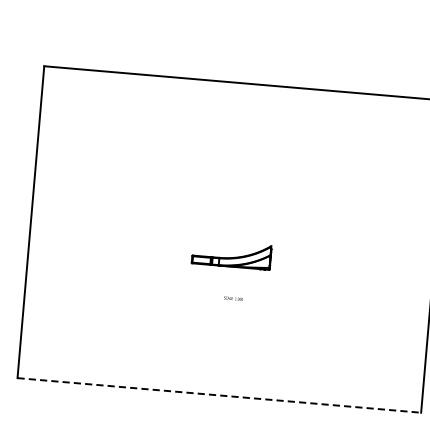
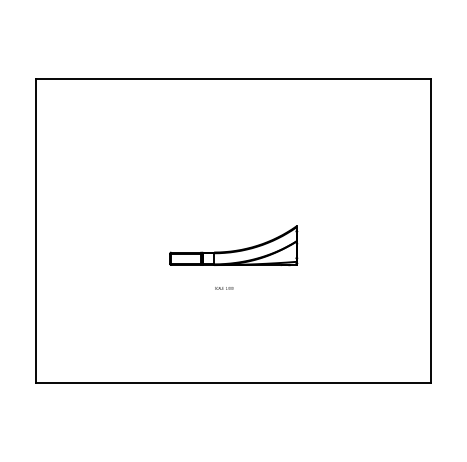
part: (231, 254) -> (233, 245), size x1.67
text: (233, 298) -> (224, 288), moved
line: (219, 395) -> (233, 383), dashed -> solid

